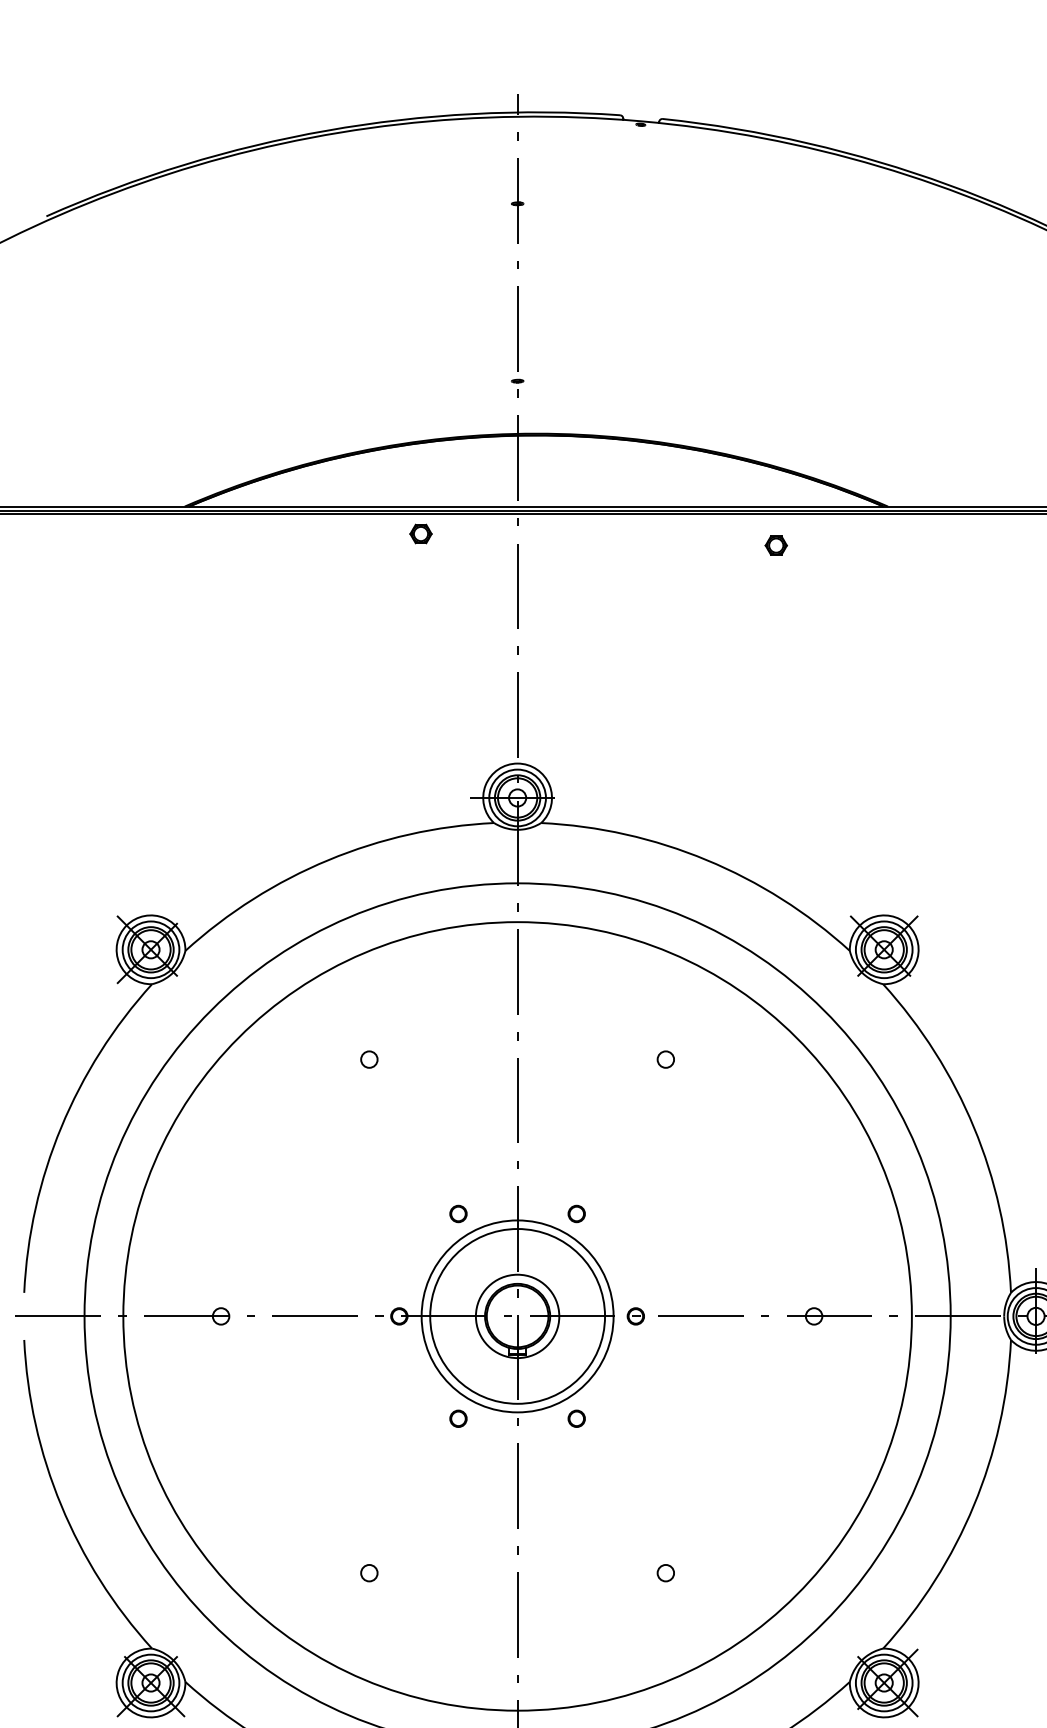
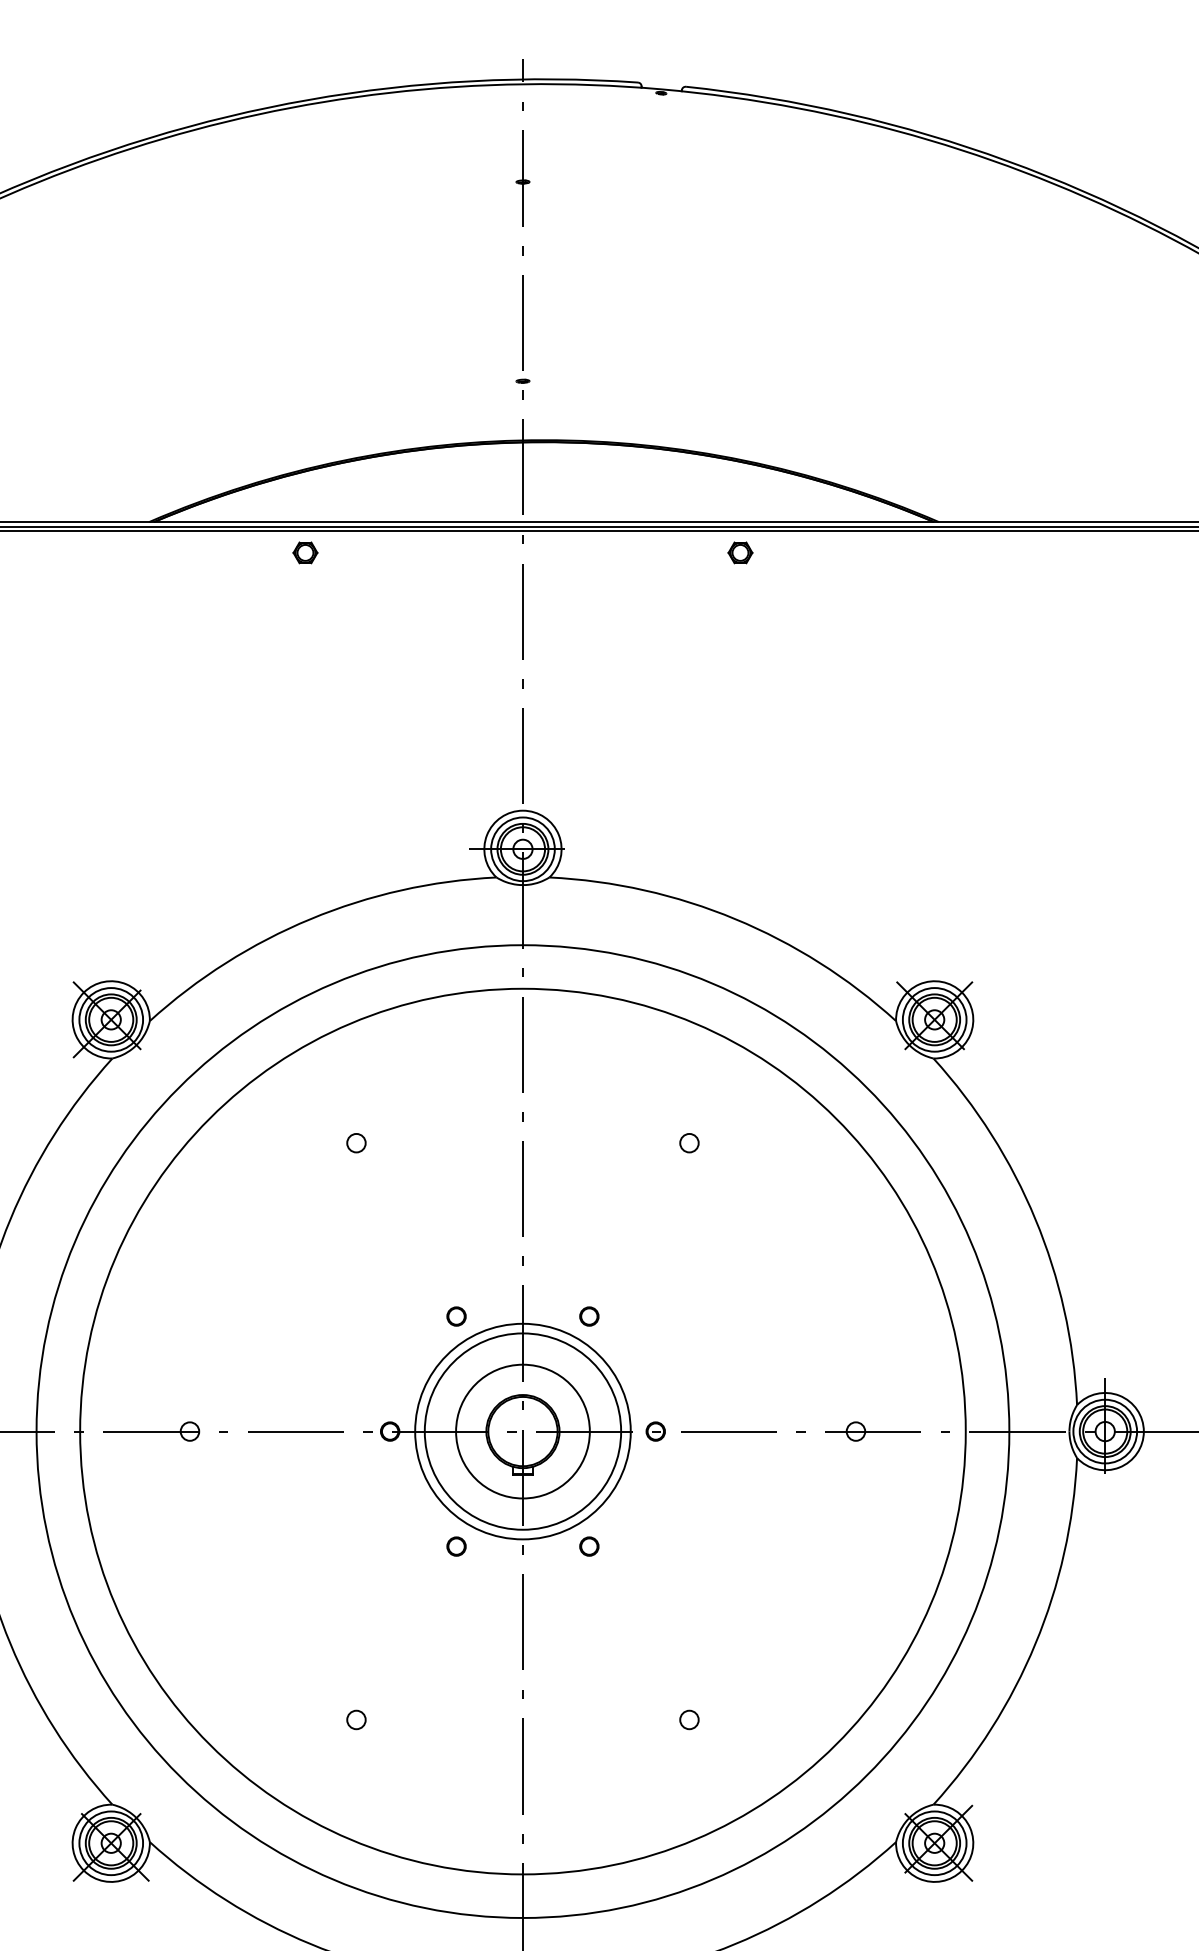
part: (421, 533) -> (305, 552), moved
part: (776, 545) -> (740, 552), moved
circle: (517, 1316) -> (522, 1431), size x1.43

